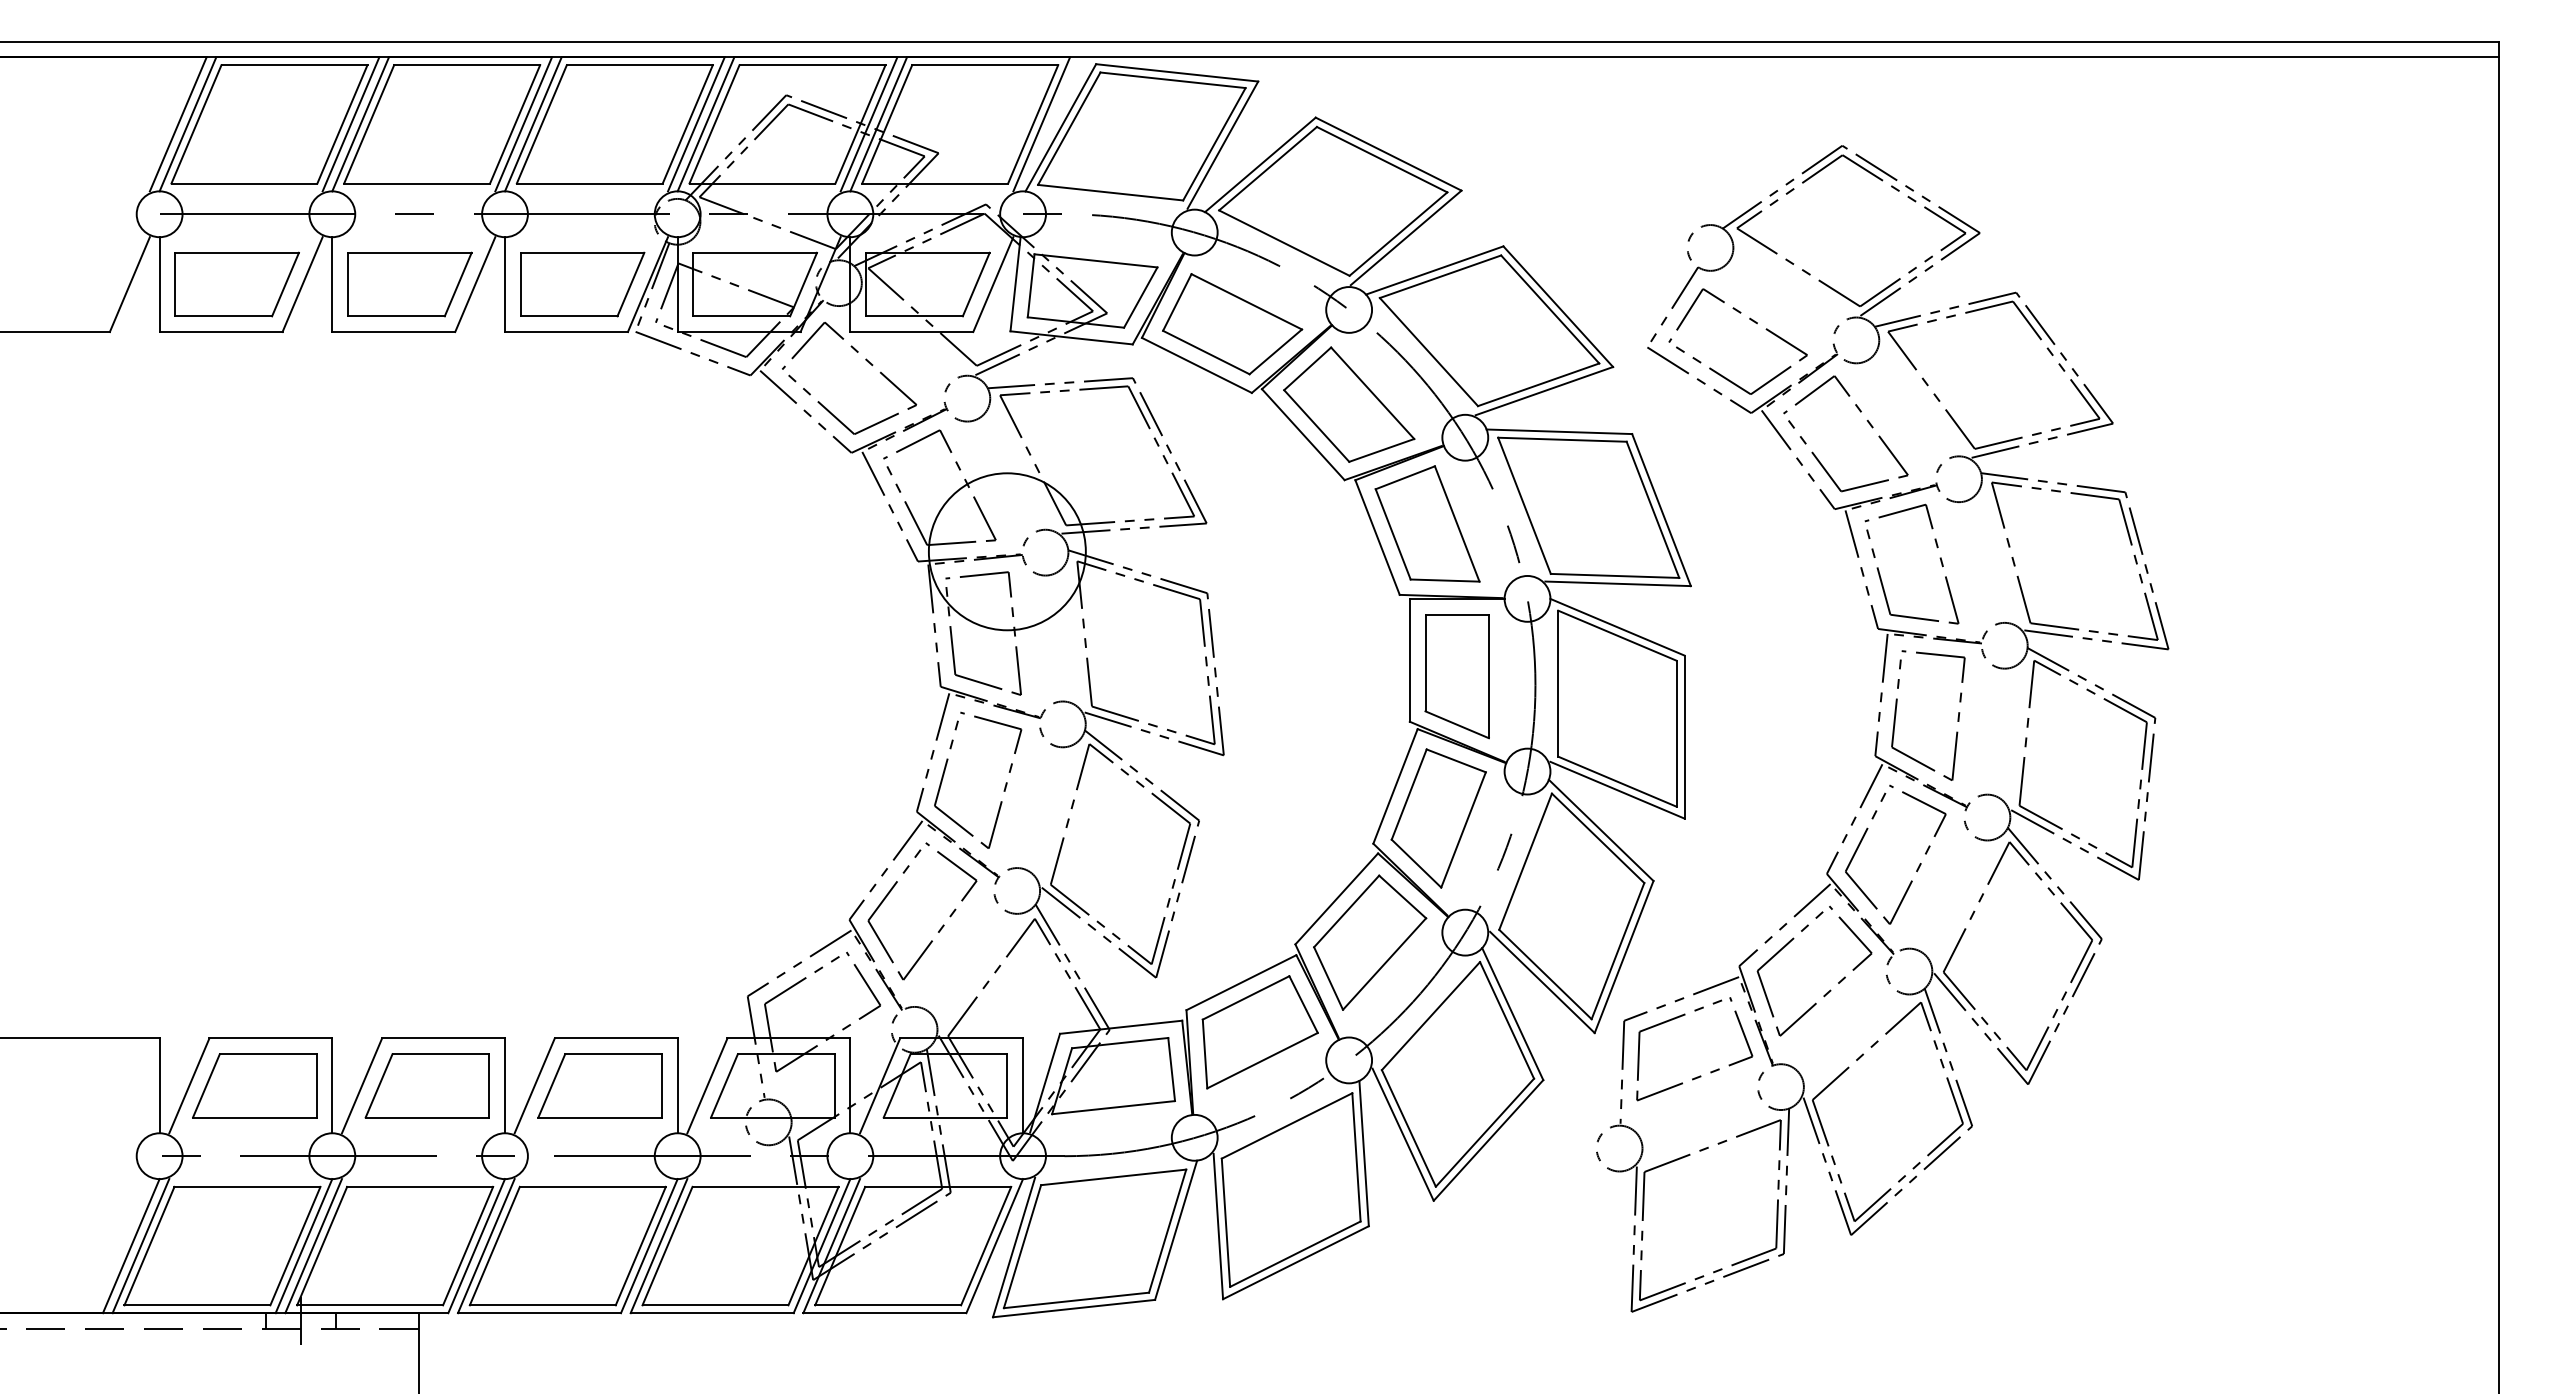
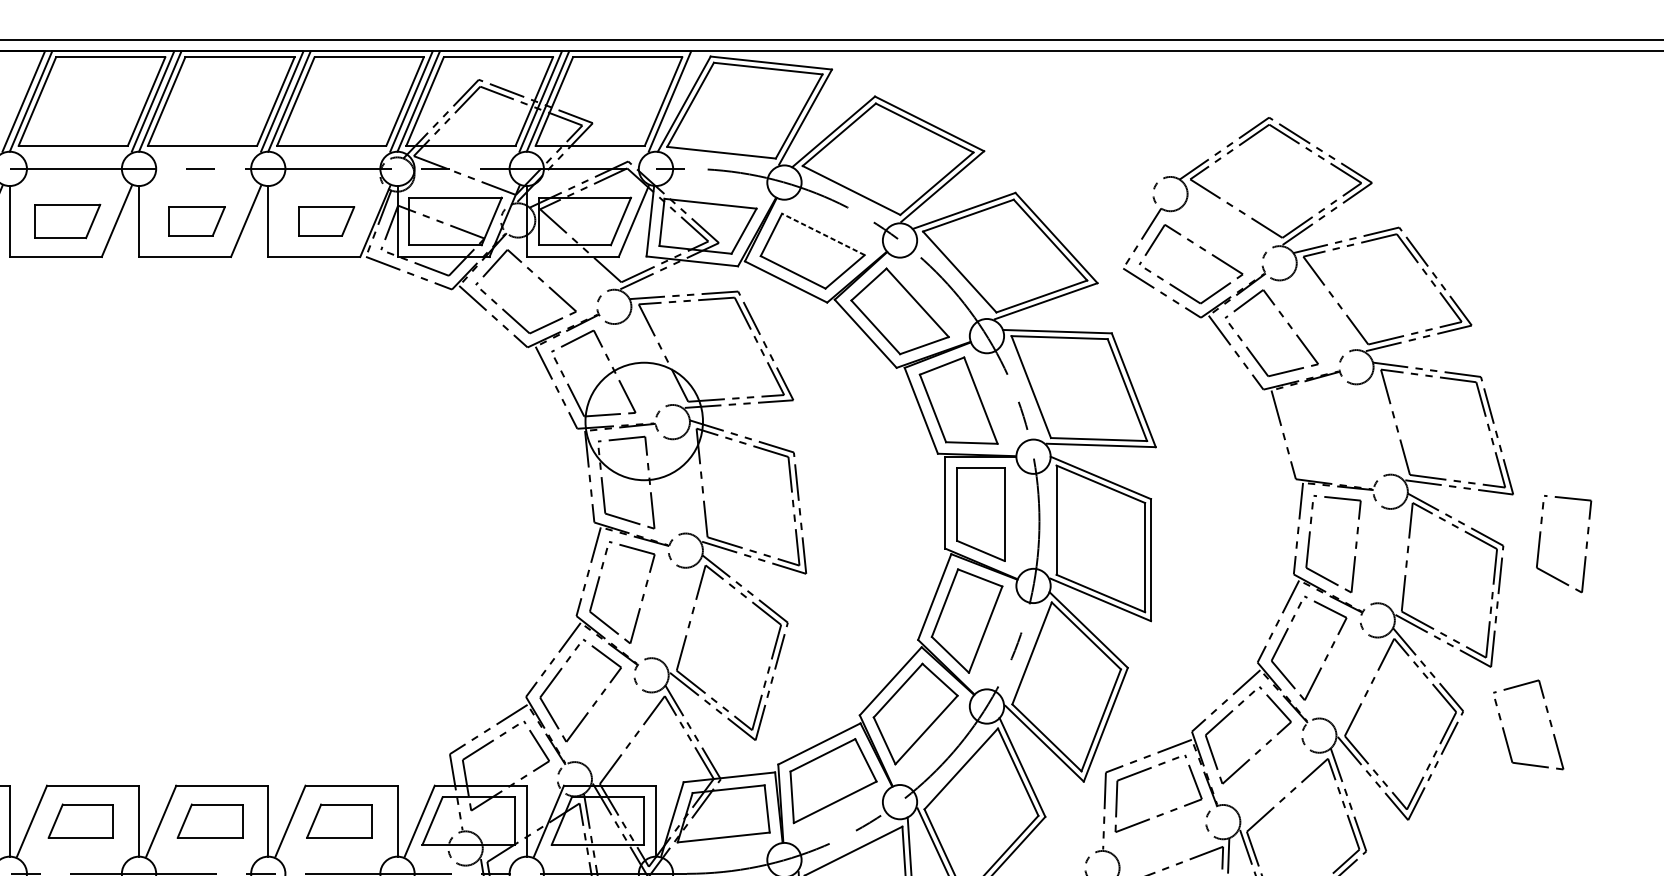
part: (236, 284) -> (67, 221), size x0.7
part: (409, 284) -> (196, 221), size x0.6
part: (582, 284) -> (326, 221), size x0.6
line: (1246, 301) -> (823, 234), solid -> dashed
part: (1939, 558) -> (1549, 720), moved
part: (2265, 717) -> (1585, 545), added
part: (254, 1085) -> (80, 820), size x0.7
part: (426, 1085) -> (209, 820), size x0.7
part: (599, 1085) -> (338, 820), size x0.7

